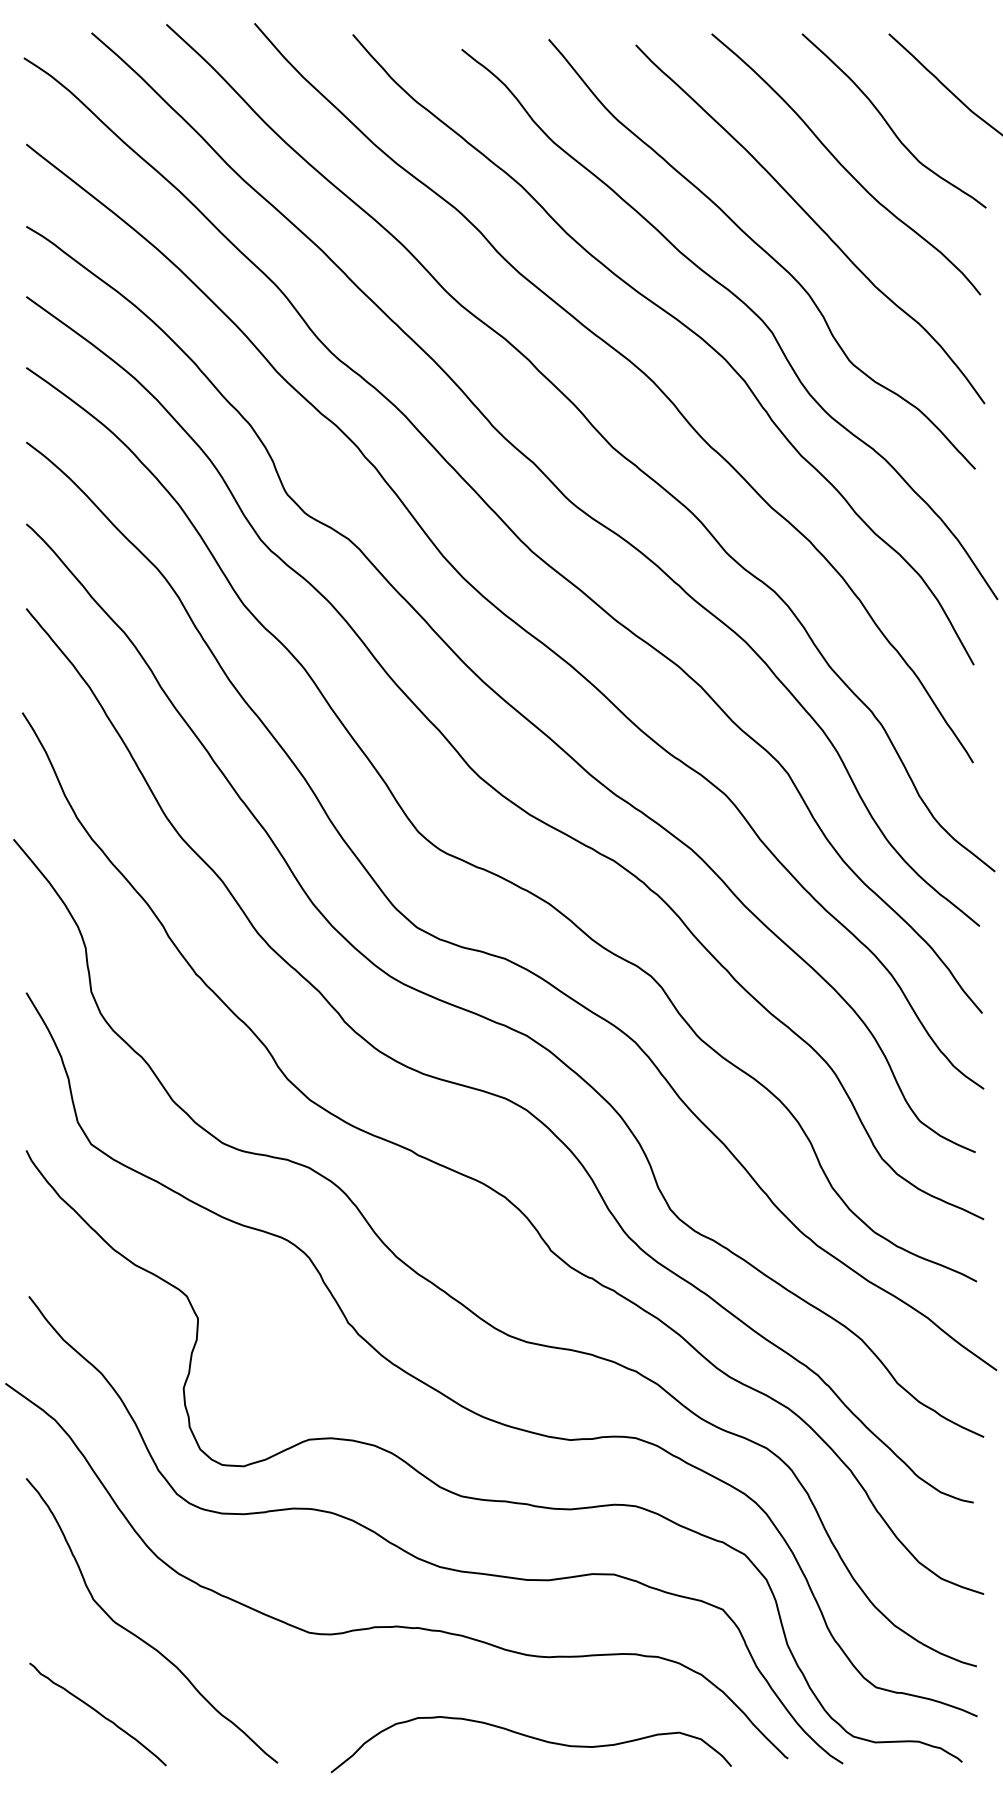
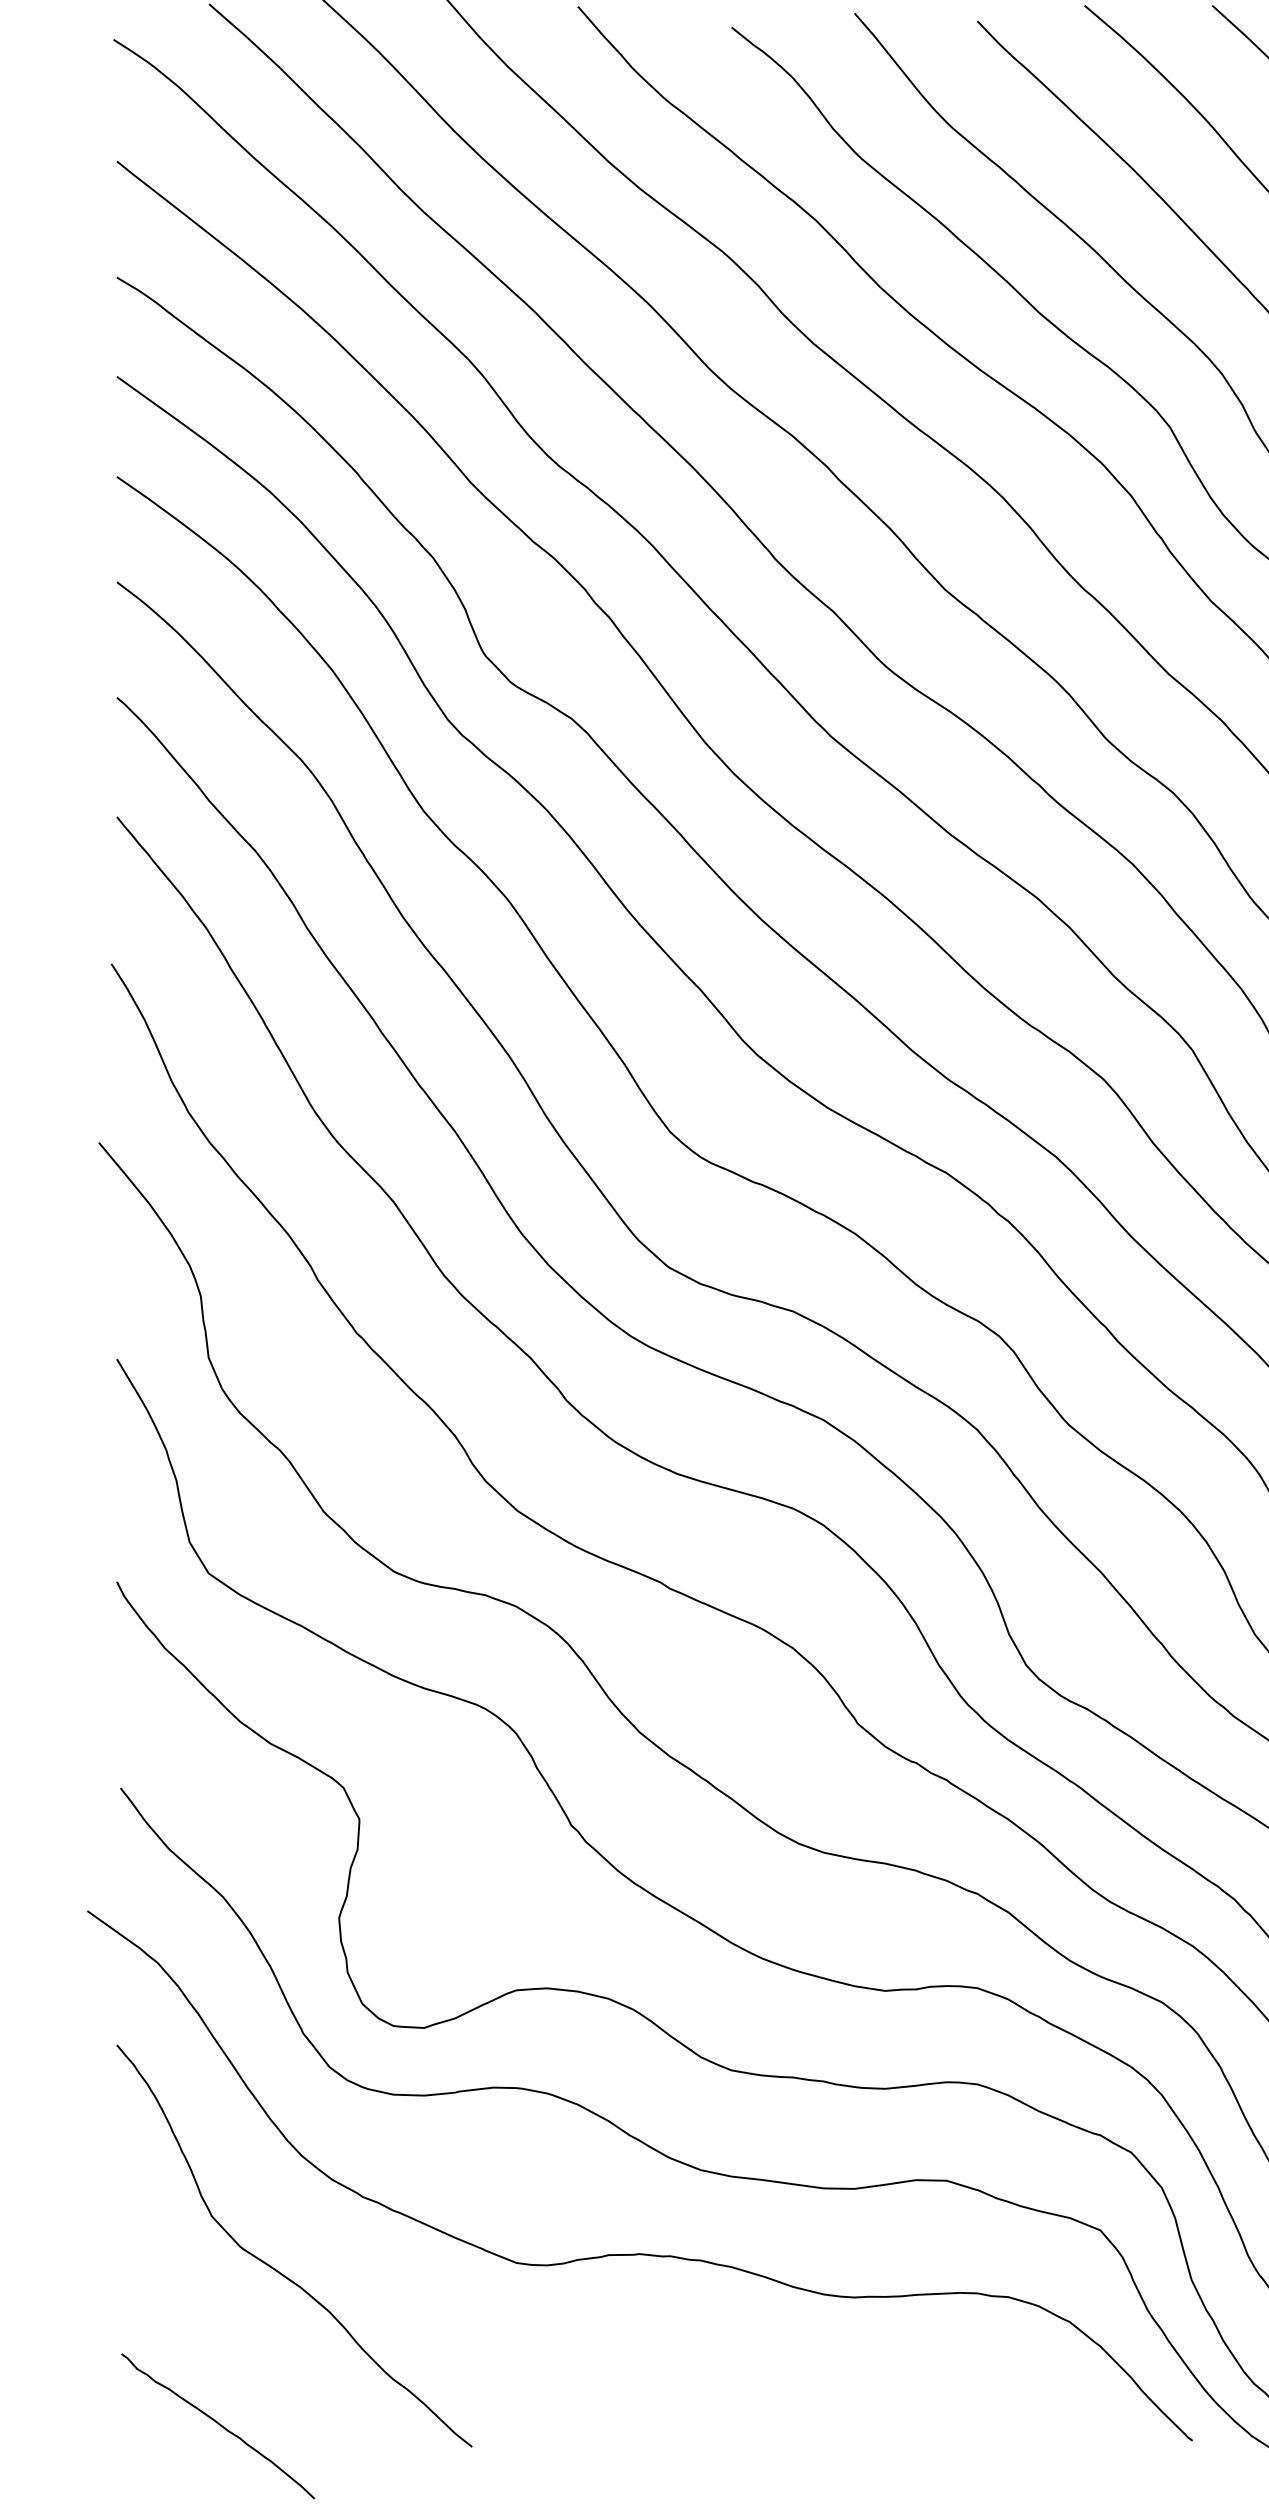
curve: (97, 1713) -> (217, 2424), moved
curve: (531, 1738) -> (830, 2412), removed

